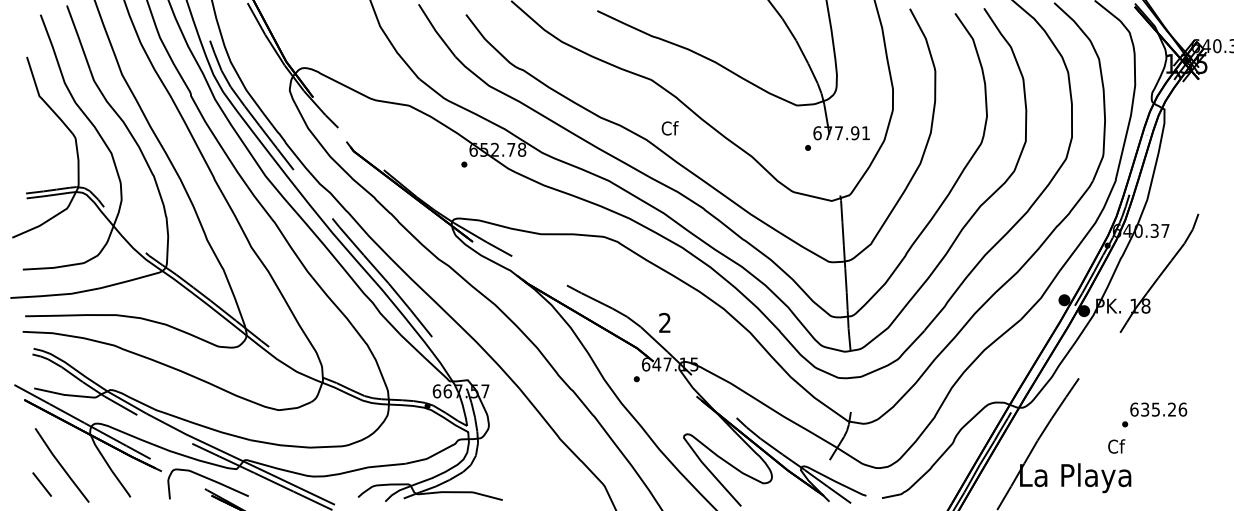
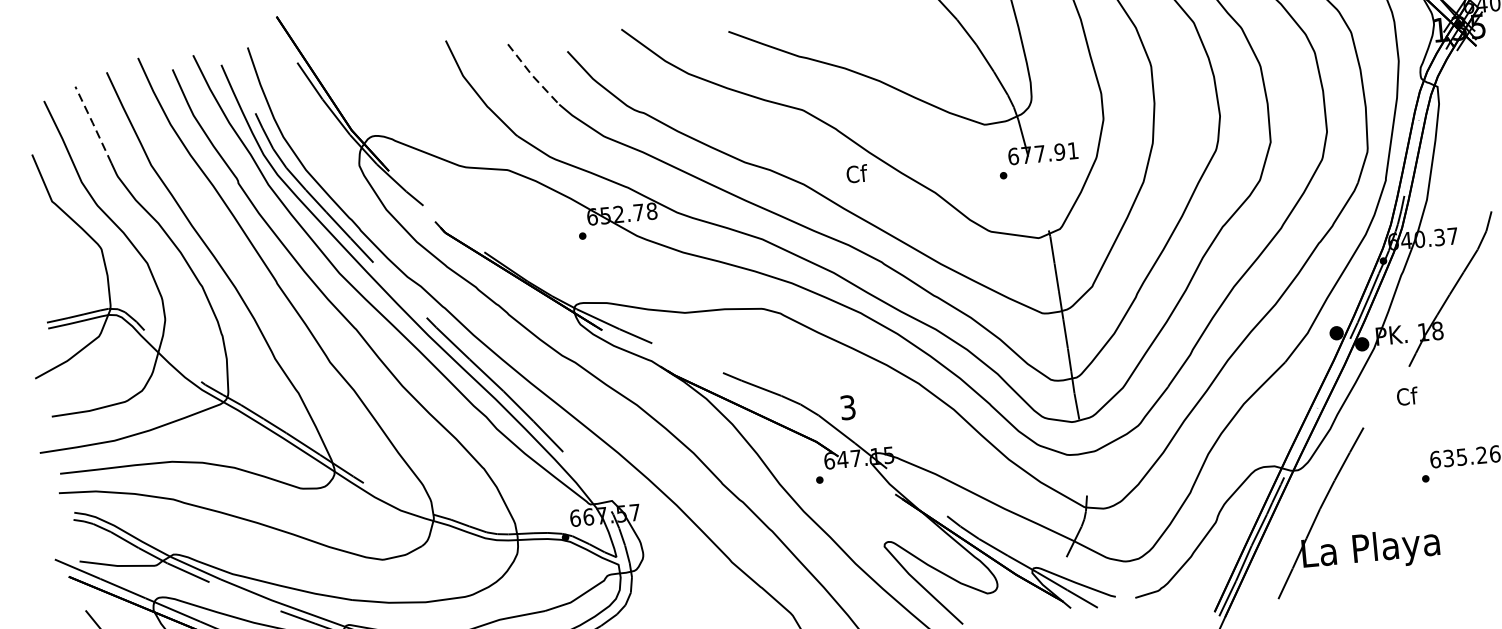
line: (435, 31) -> (531, 75), solid -> dashed
line: (78, 37) -> (93, 124), solid -> dashed
text: (669, 128) -> (856, 174), moved
text: (664, 323) -> (847, 408), 2 -> 3
text: (1116, 446) -> (1407, 396), moved

